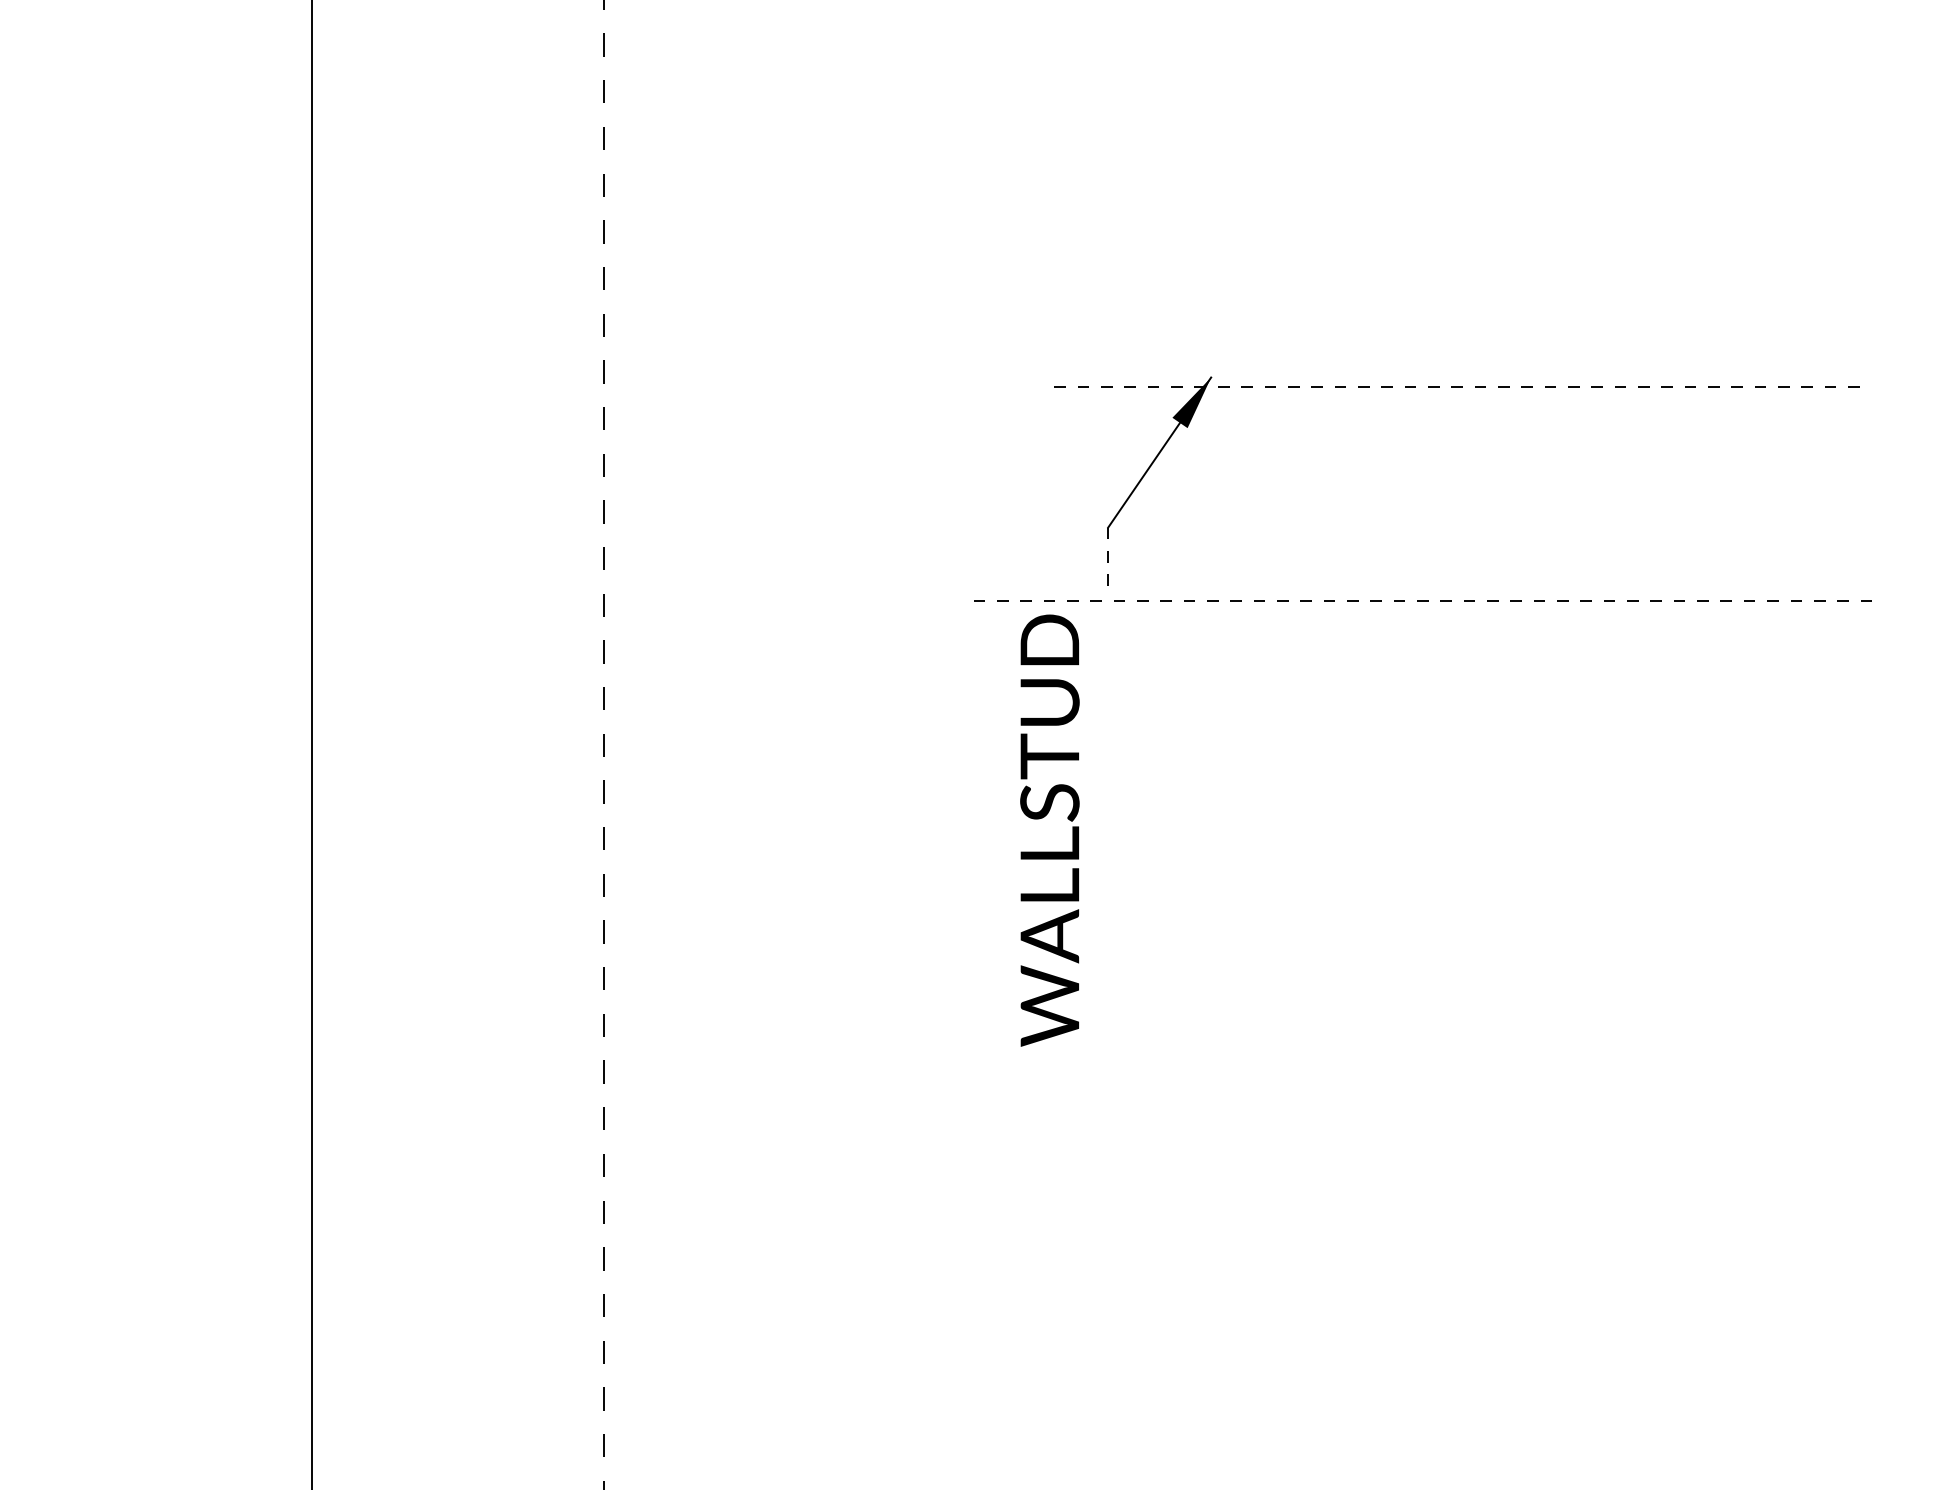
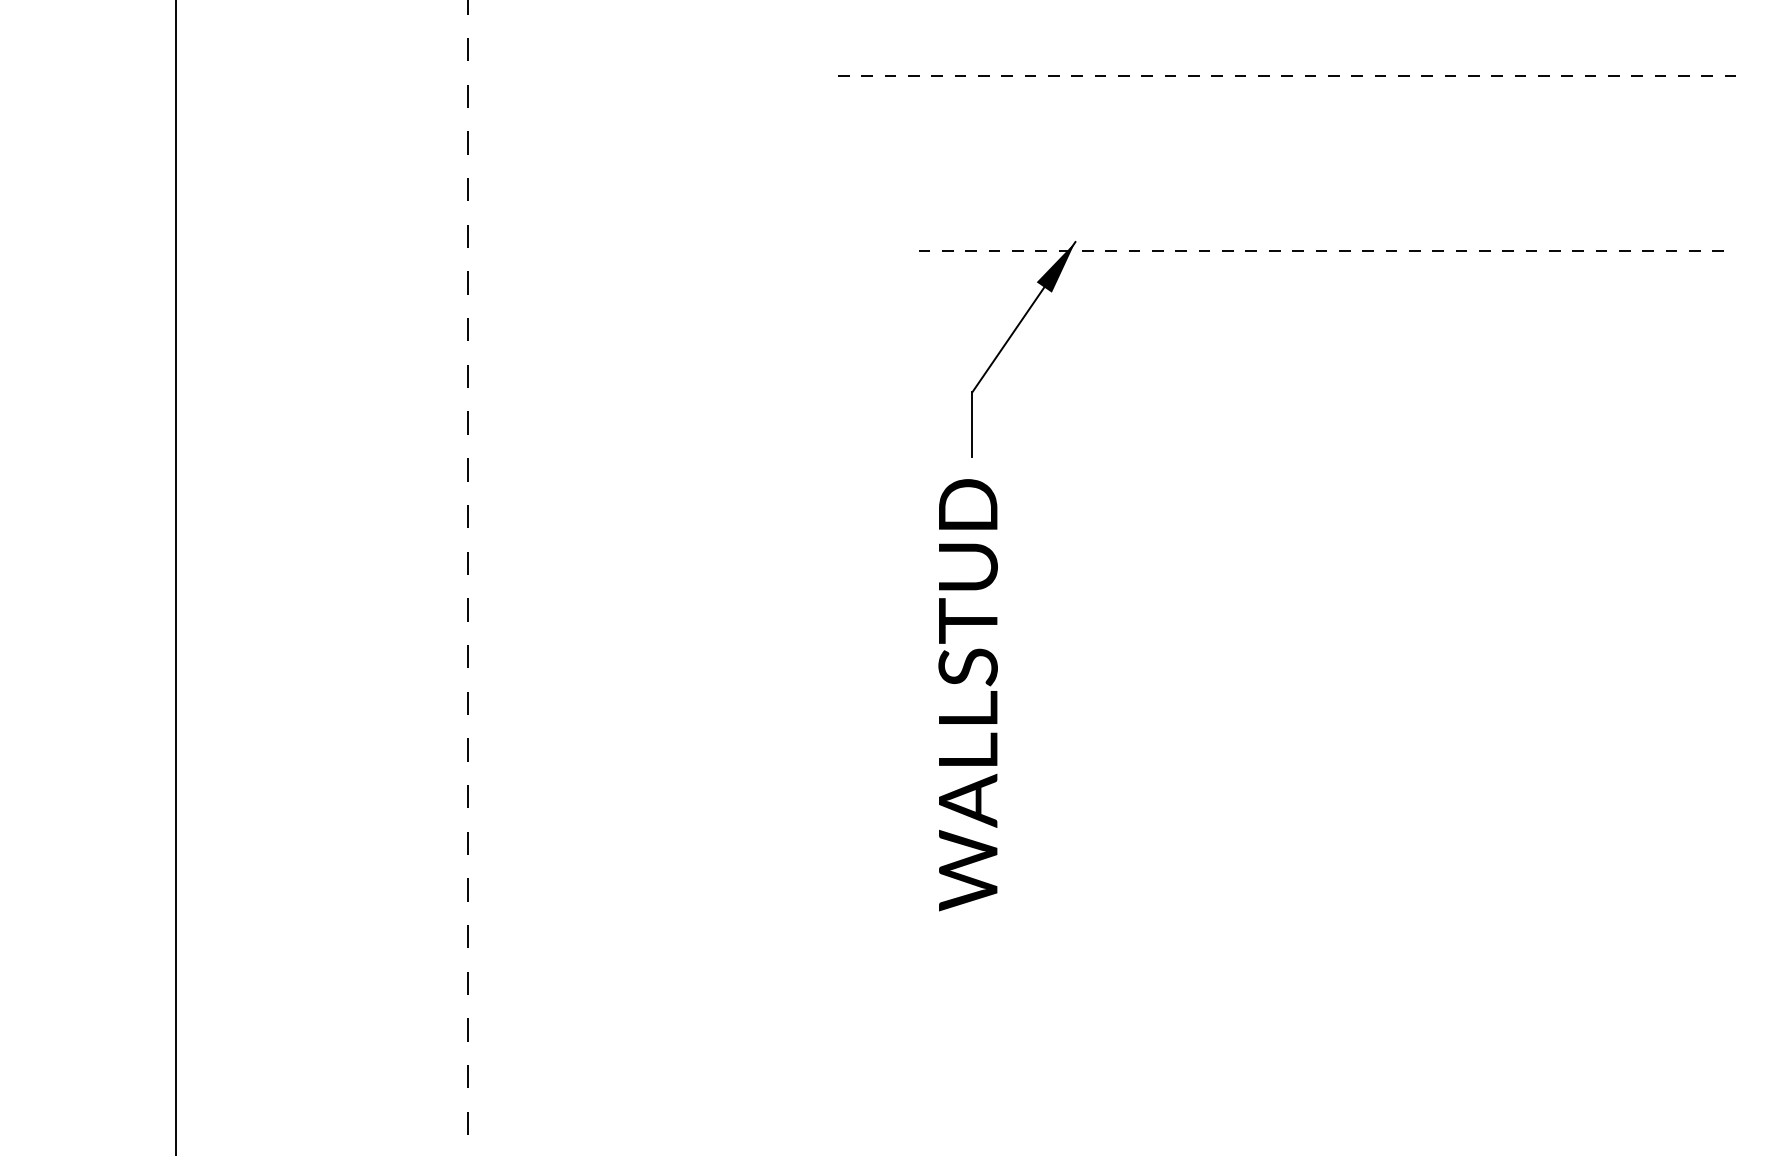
line: (1108, 560) -> (972, 425), dashed -> solid
line: (1422, 600) -> (1286, 76), moved
text: (1049, 830) -> (967, 695), moved

